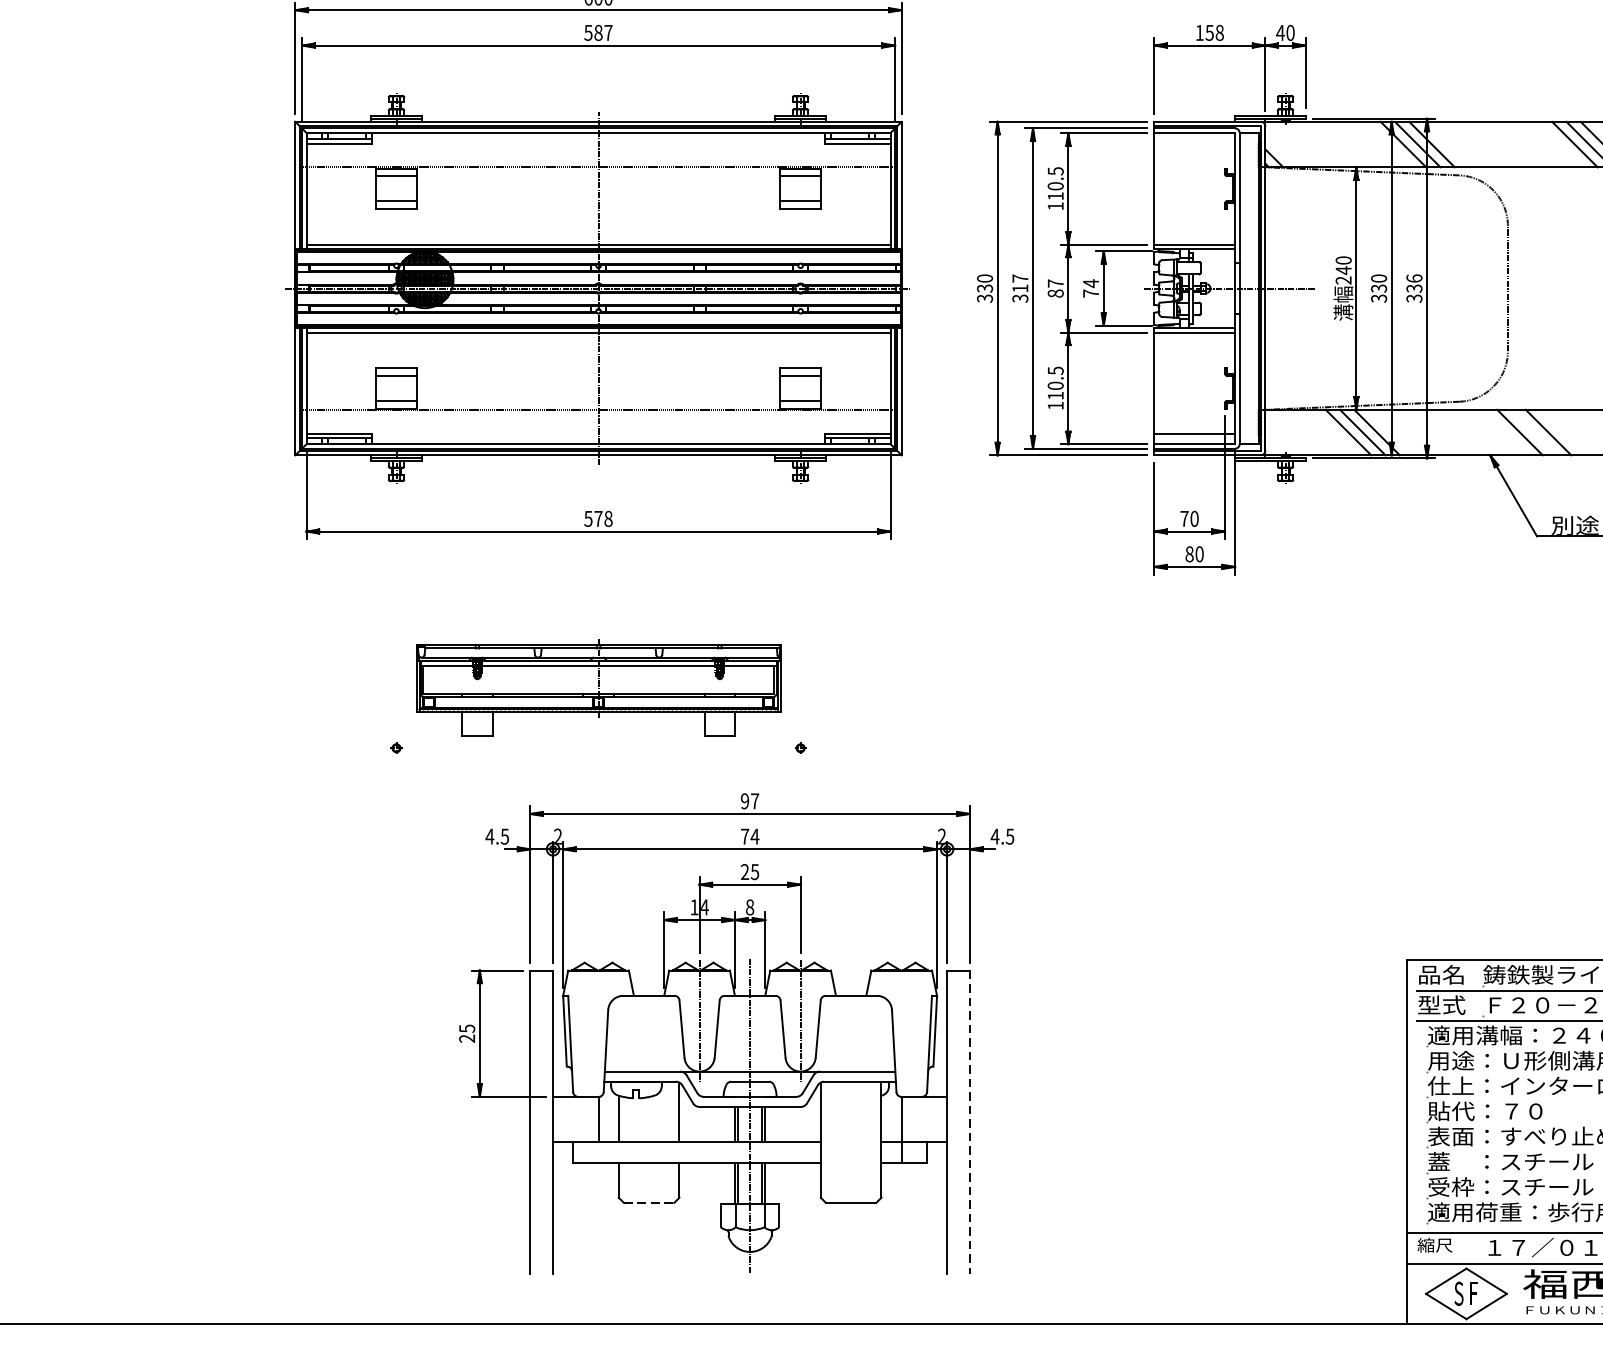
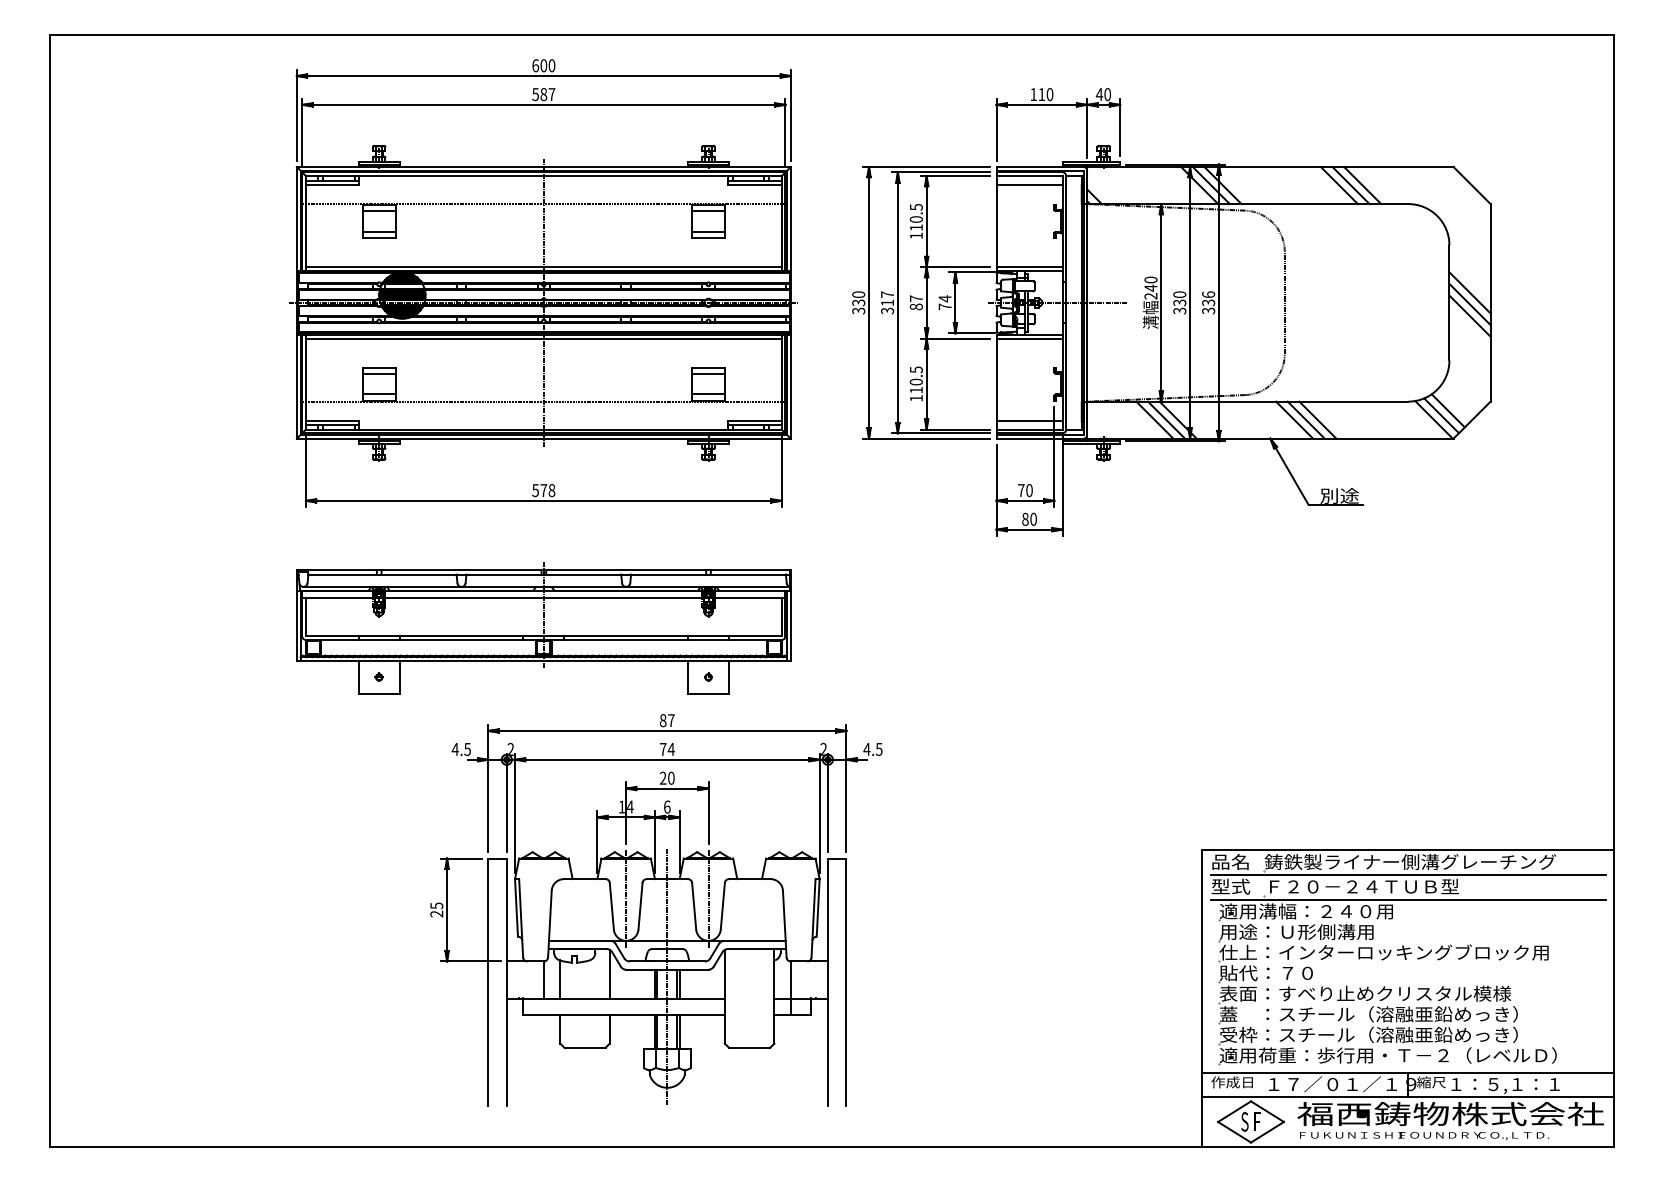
text: (1214, 32) -> (1045, 94), 158 -> 110
line: (1194, 143) -> (1029, 184), added
line: (1533, 431) -> (1305, 419), added
part: (598, 688) -> (543, 628), size x1.67
text: (744, 801) -> (662, 720), 97 -> 87
text: (755, 871) -> (671, 777), 25 -> 20
text: (750, 906) -> (667, 806), 8 -> 6
line: (969, 1122) -> (846, 982), dashed -> solid
line: (649, 1202) -> (585, 1047), dashed -> solid
text: (1442, 1245) -> (1231, 1082), 縮尺 -> 作成日

